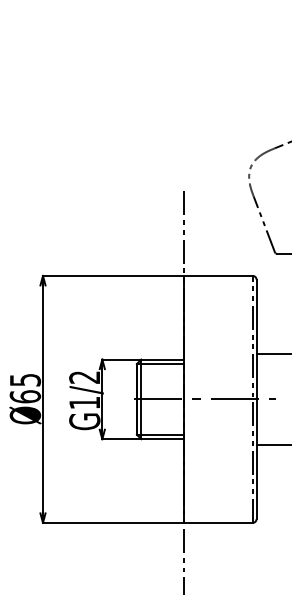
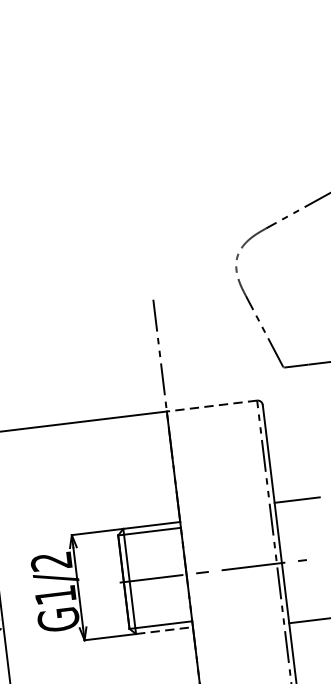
line: (218, 275) -> (211, 405), solid -> dashed
line: (162, 439) -> (164, 631), solid -> dashed

